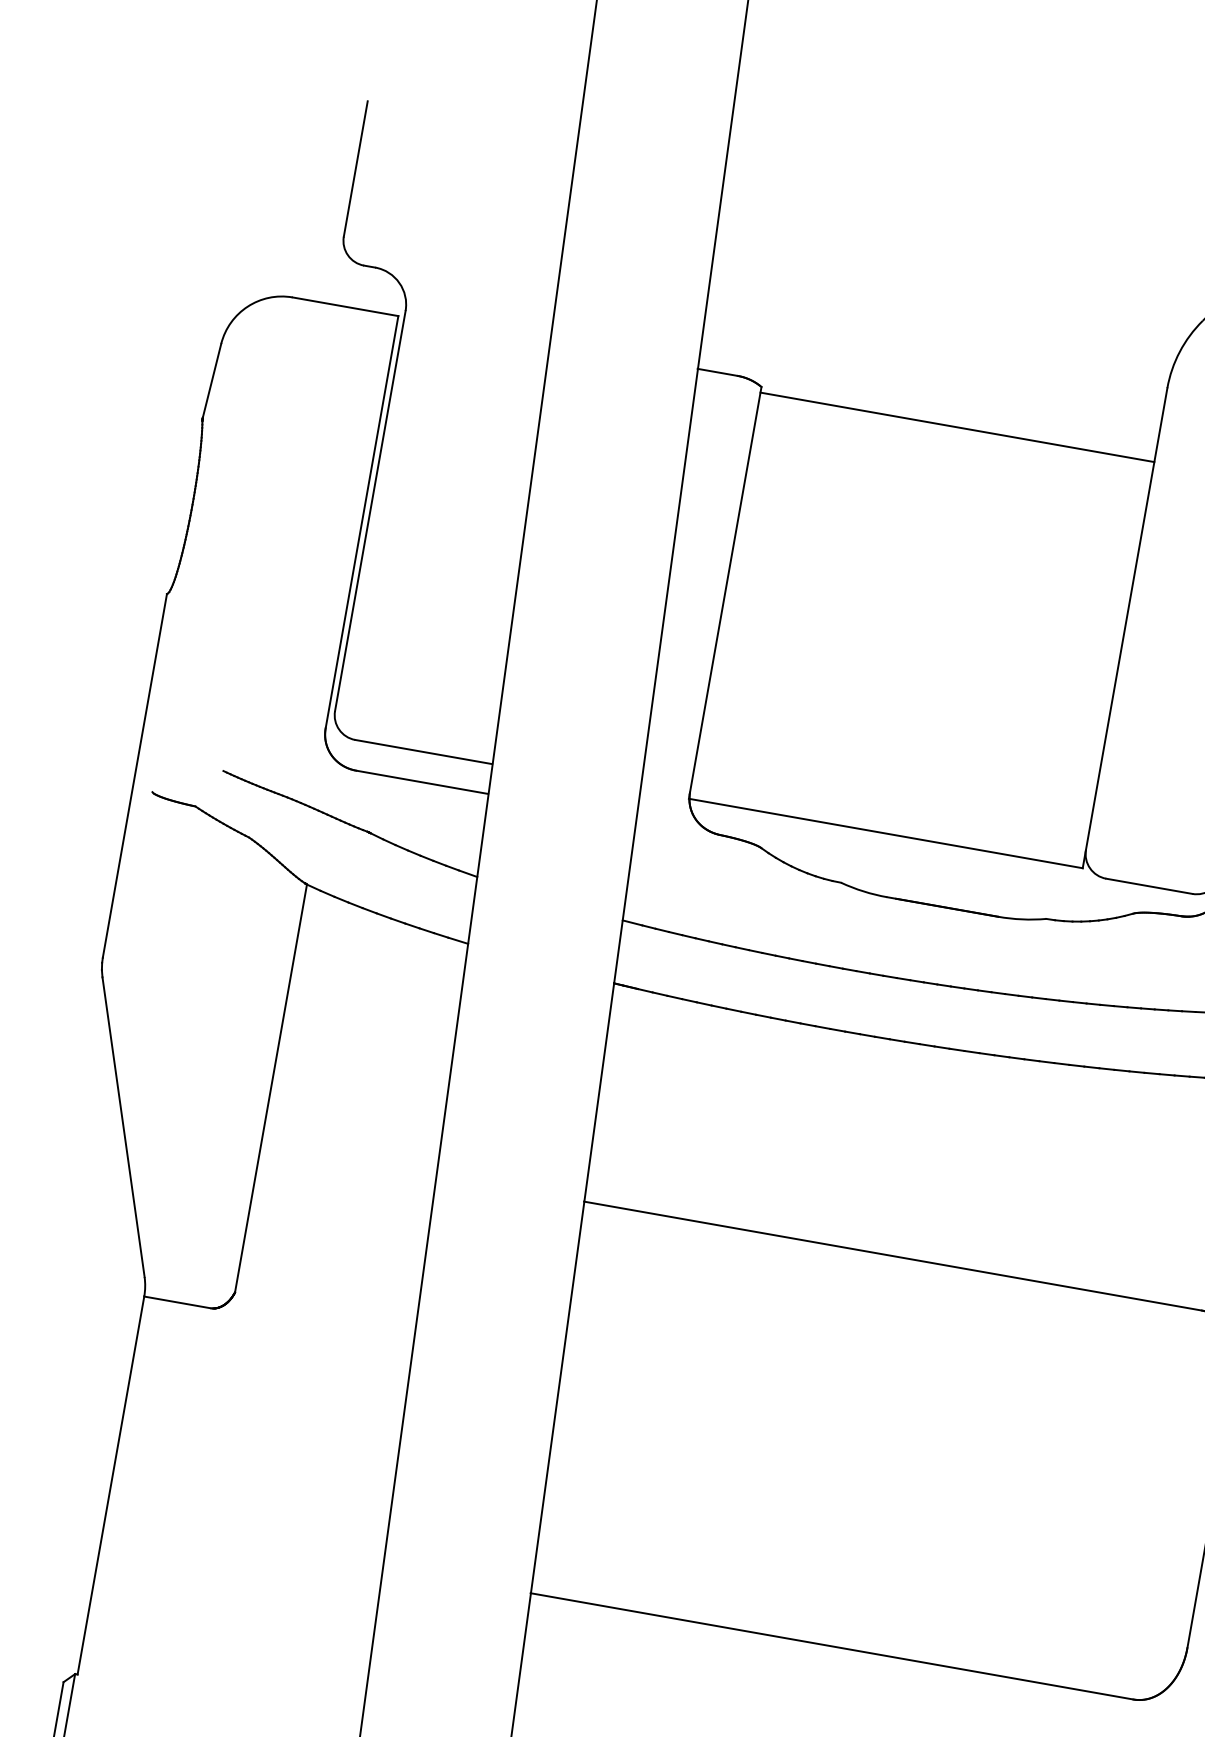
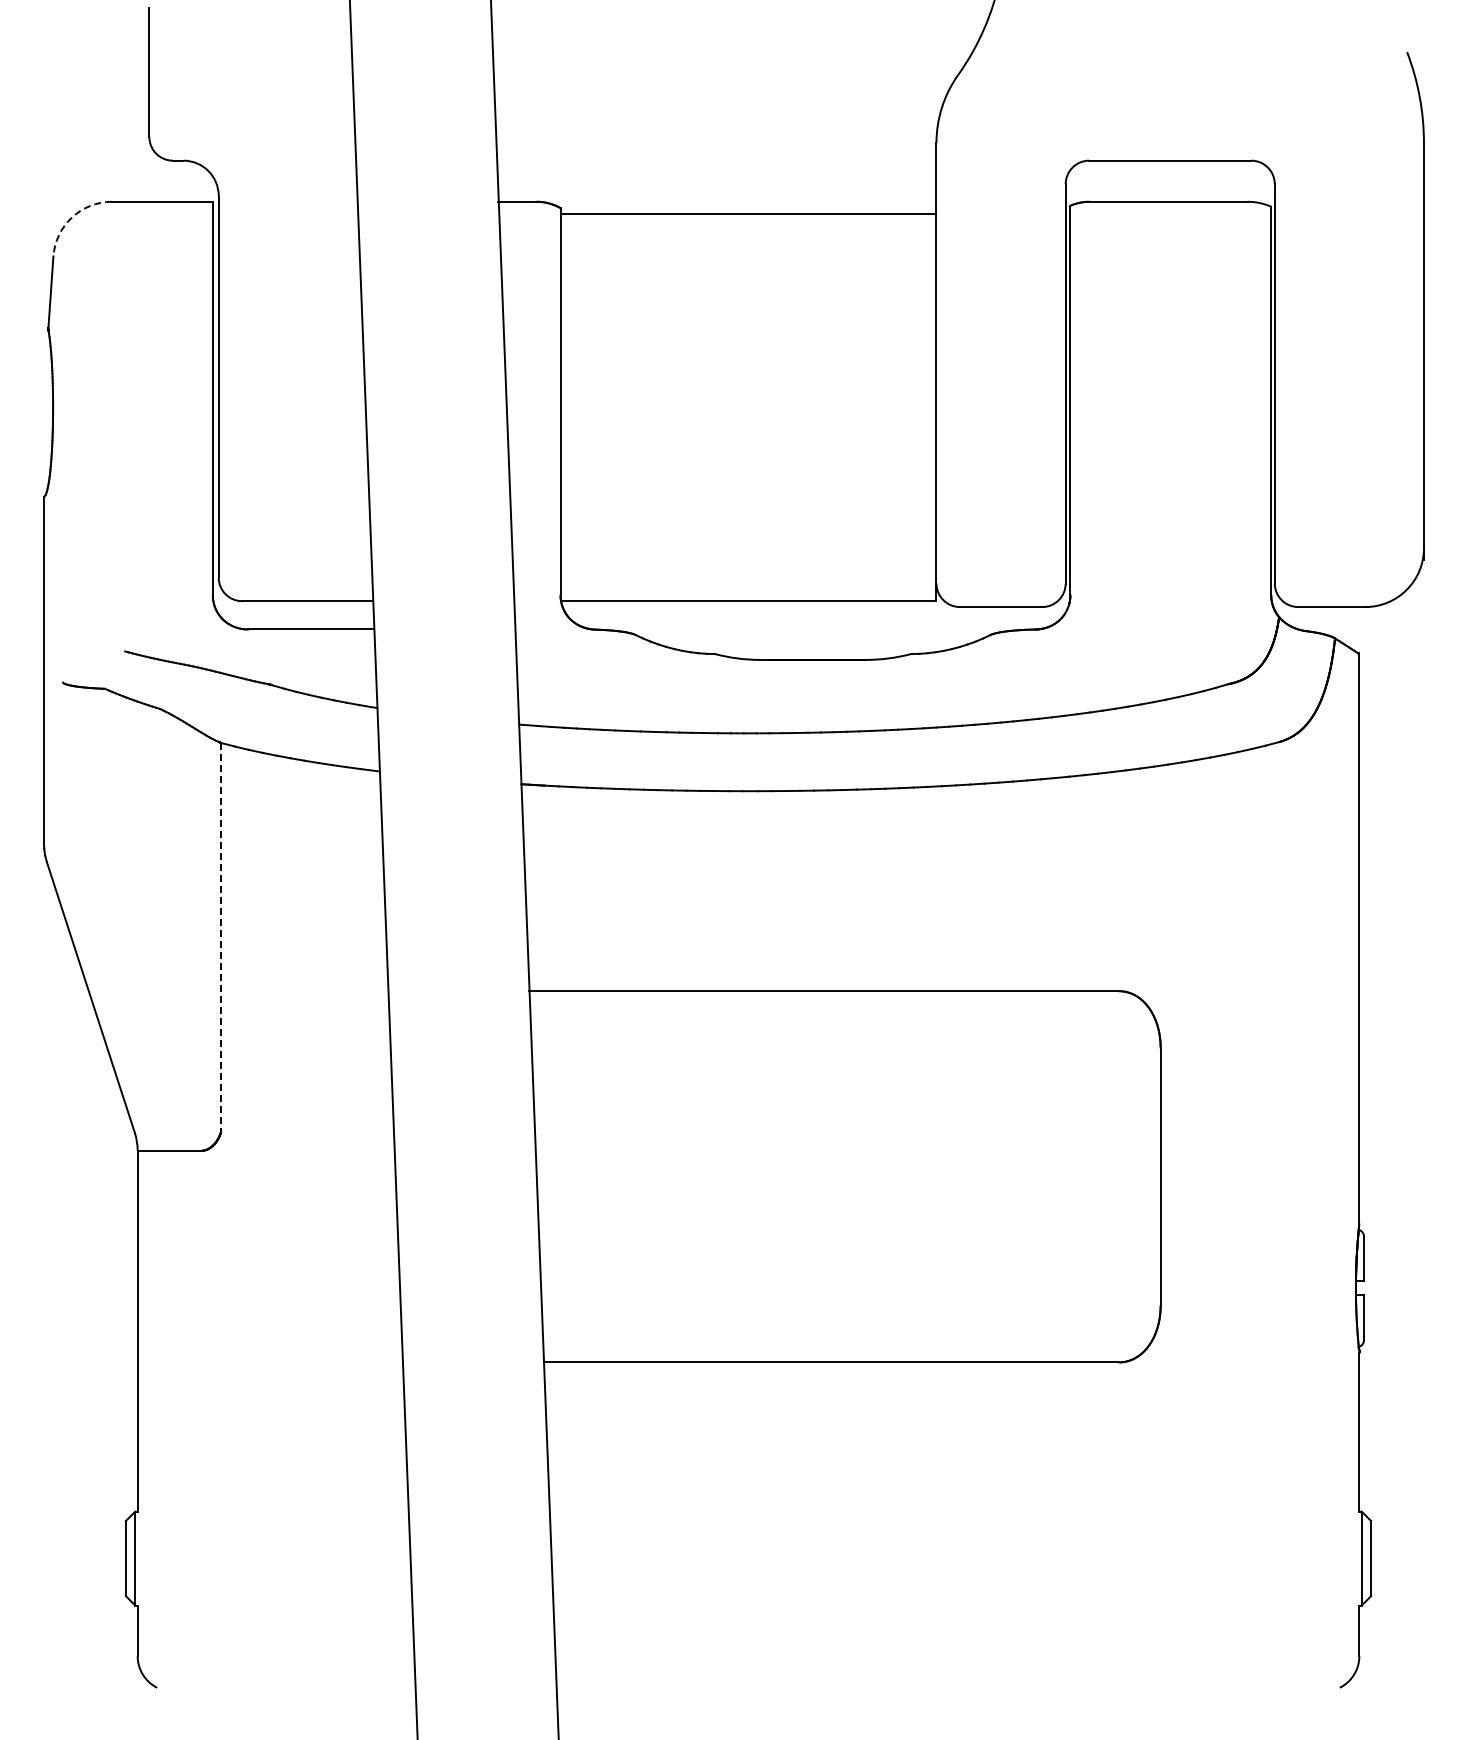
arc: (247, 306) -> (71, 217), solid -> dashed
line: (271, 1088) -> (221, 937), solid -> dashed

